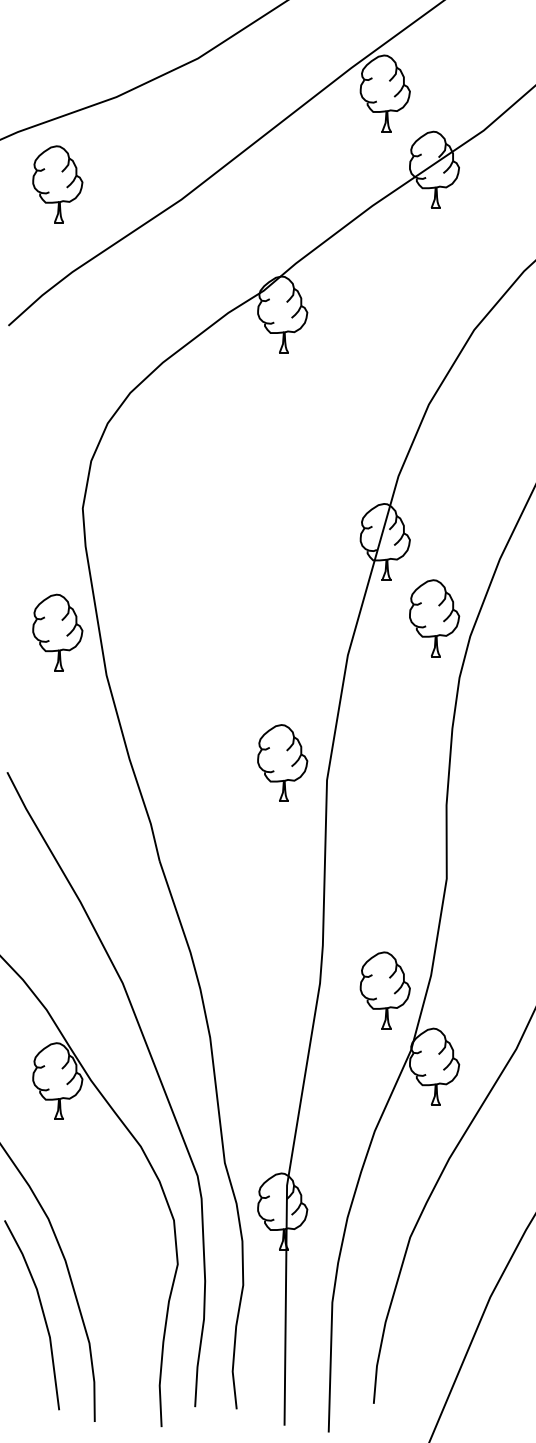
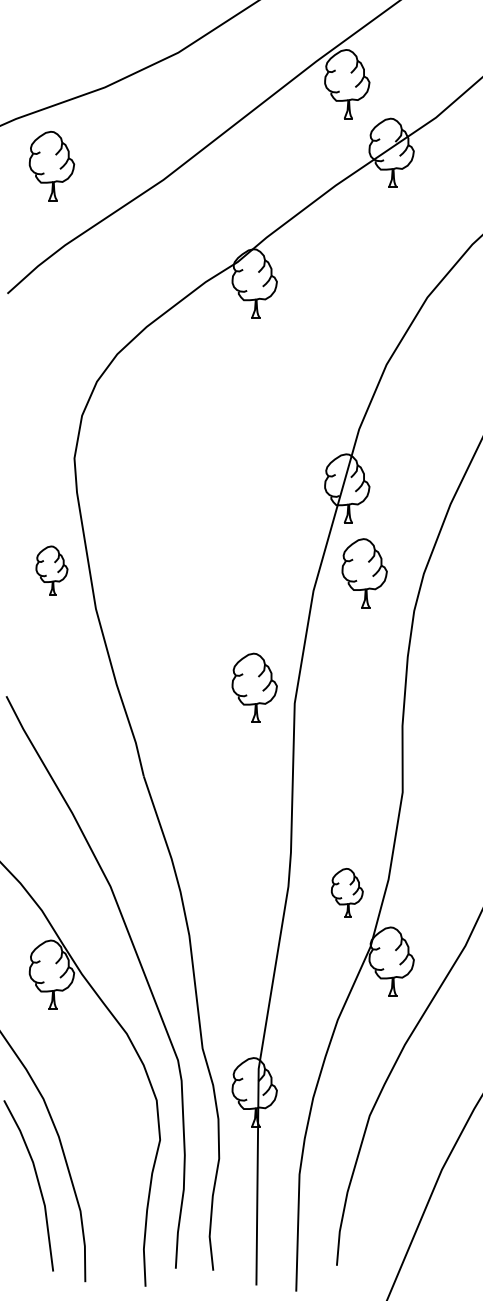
part: (434, 618) -> (364, 573), moved
part: (57, 632) -> (51, 570), size x0.7
part: (385, 989) -> (347, 892), size x0.7

